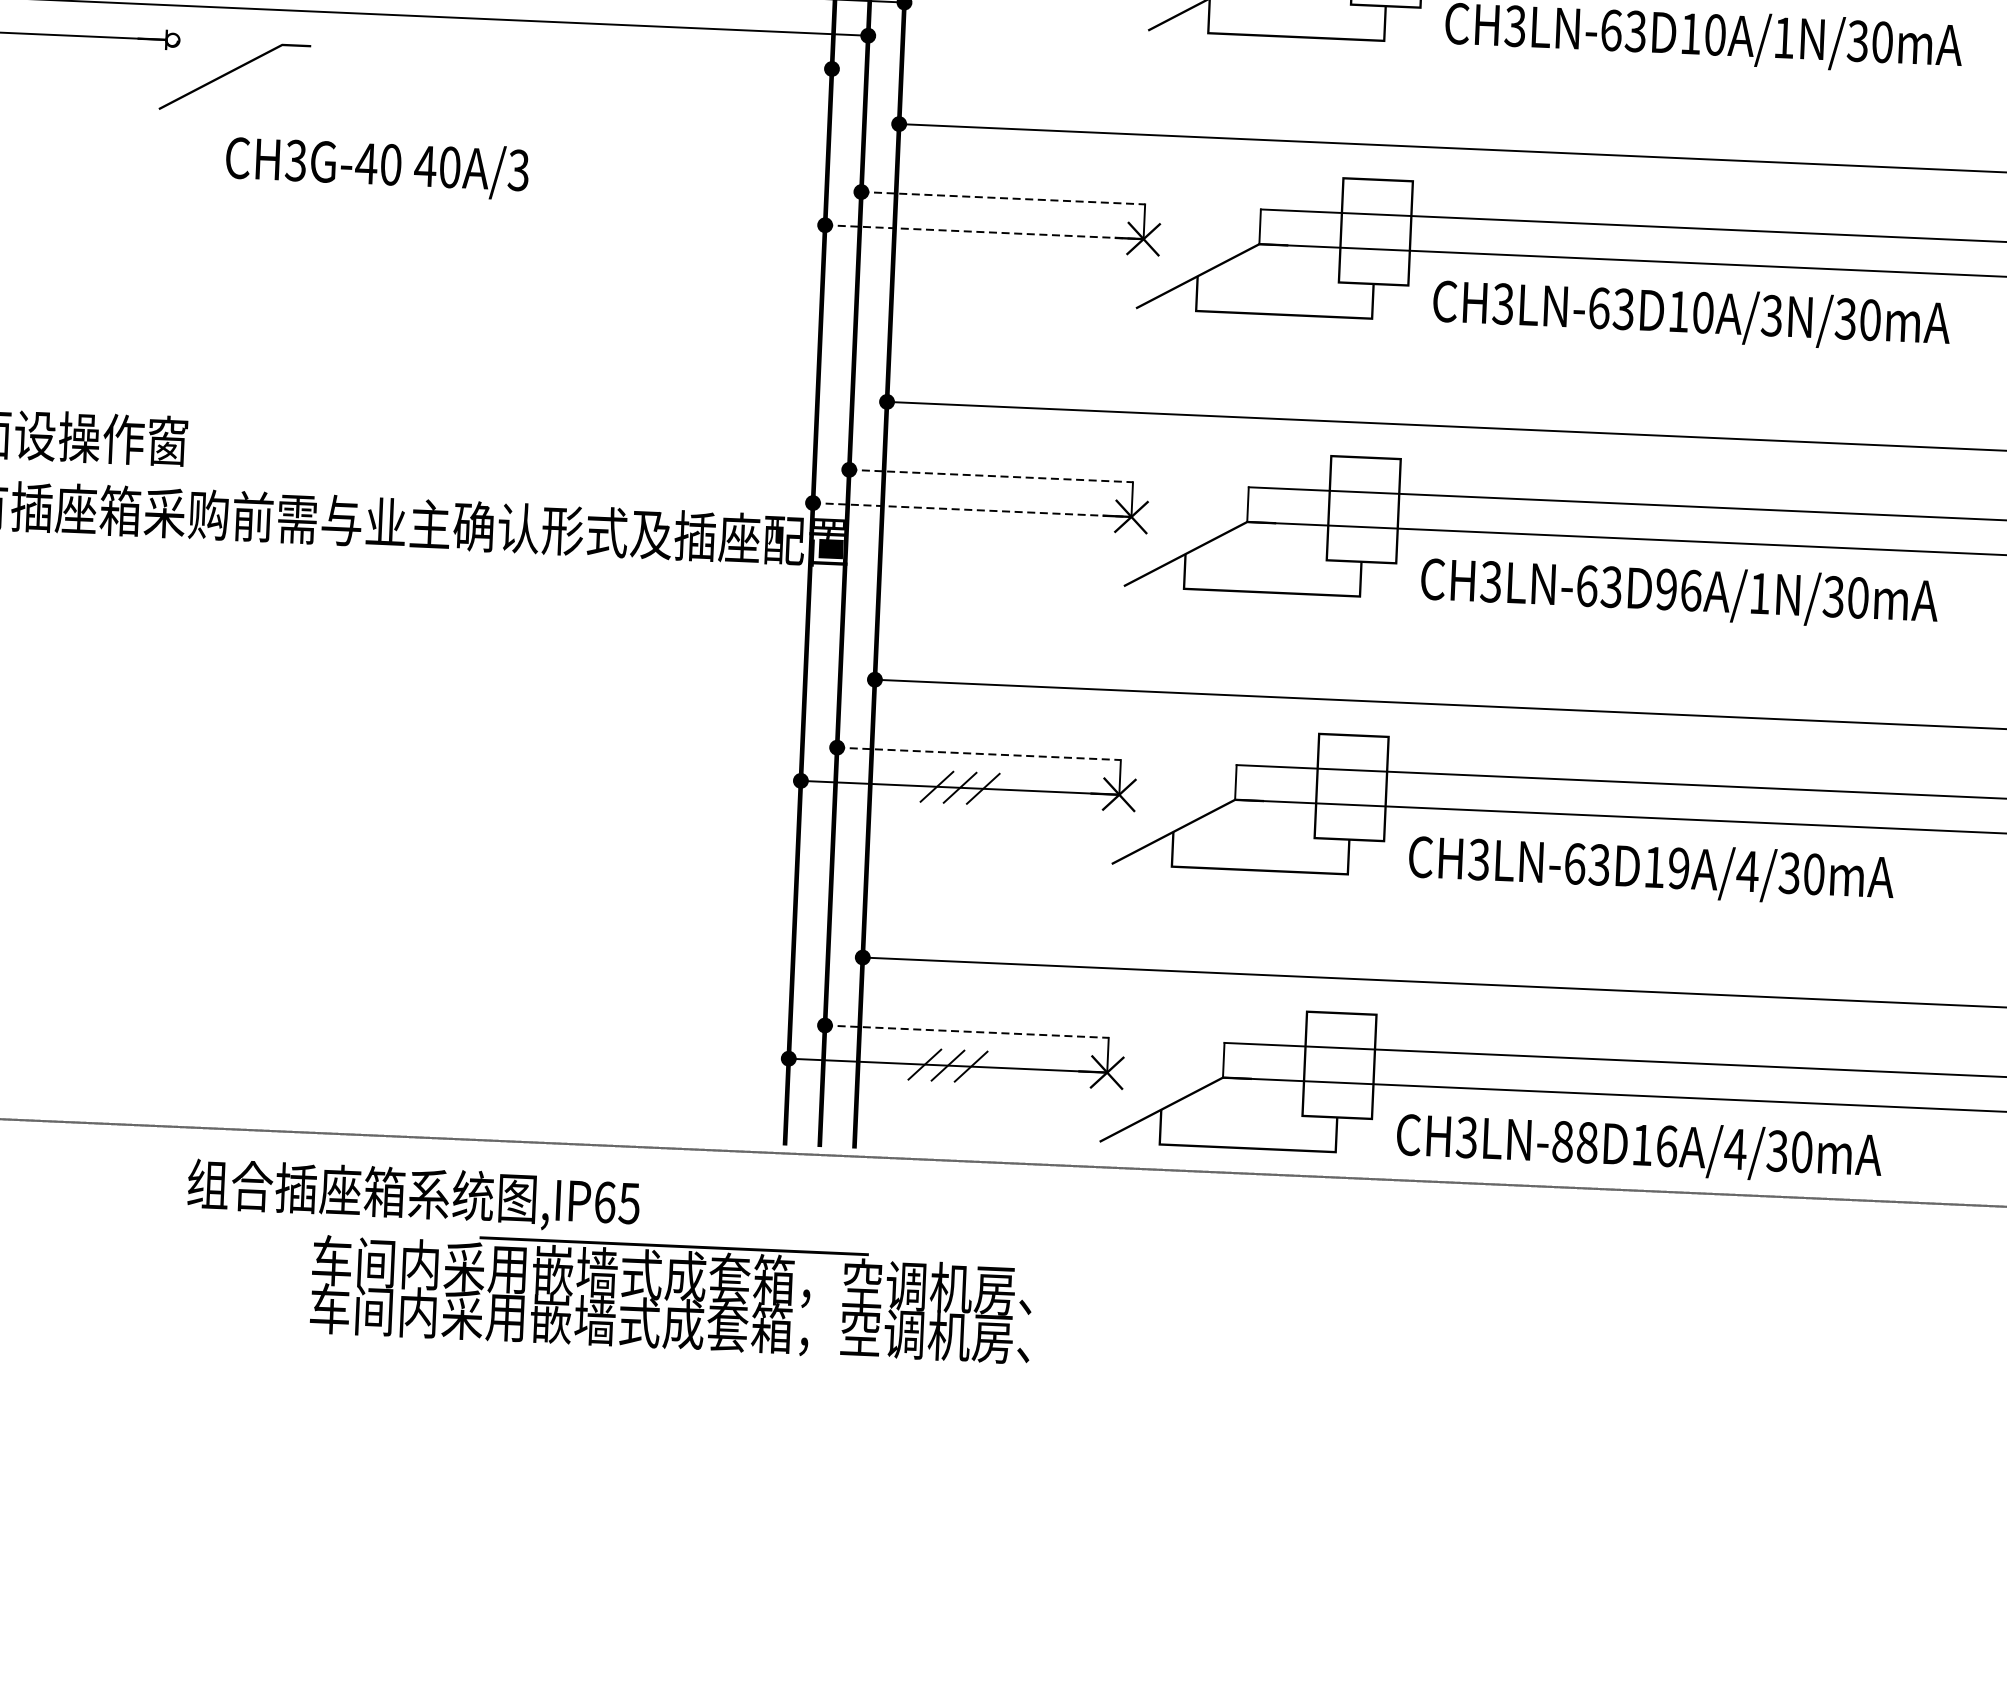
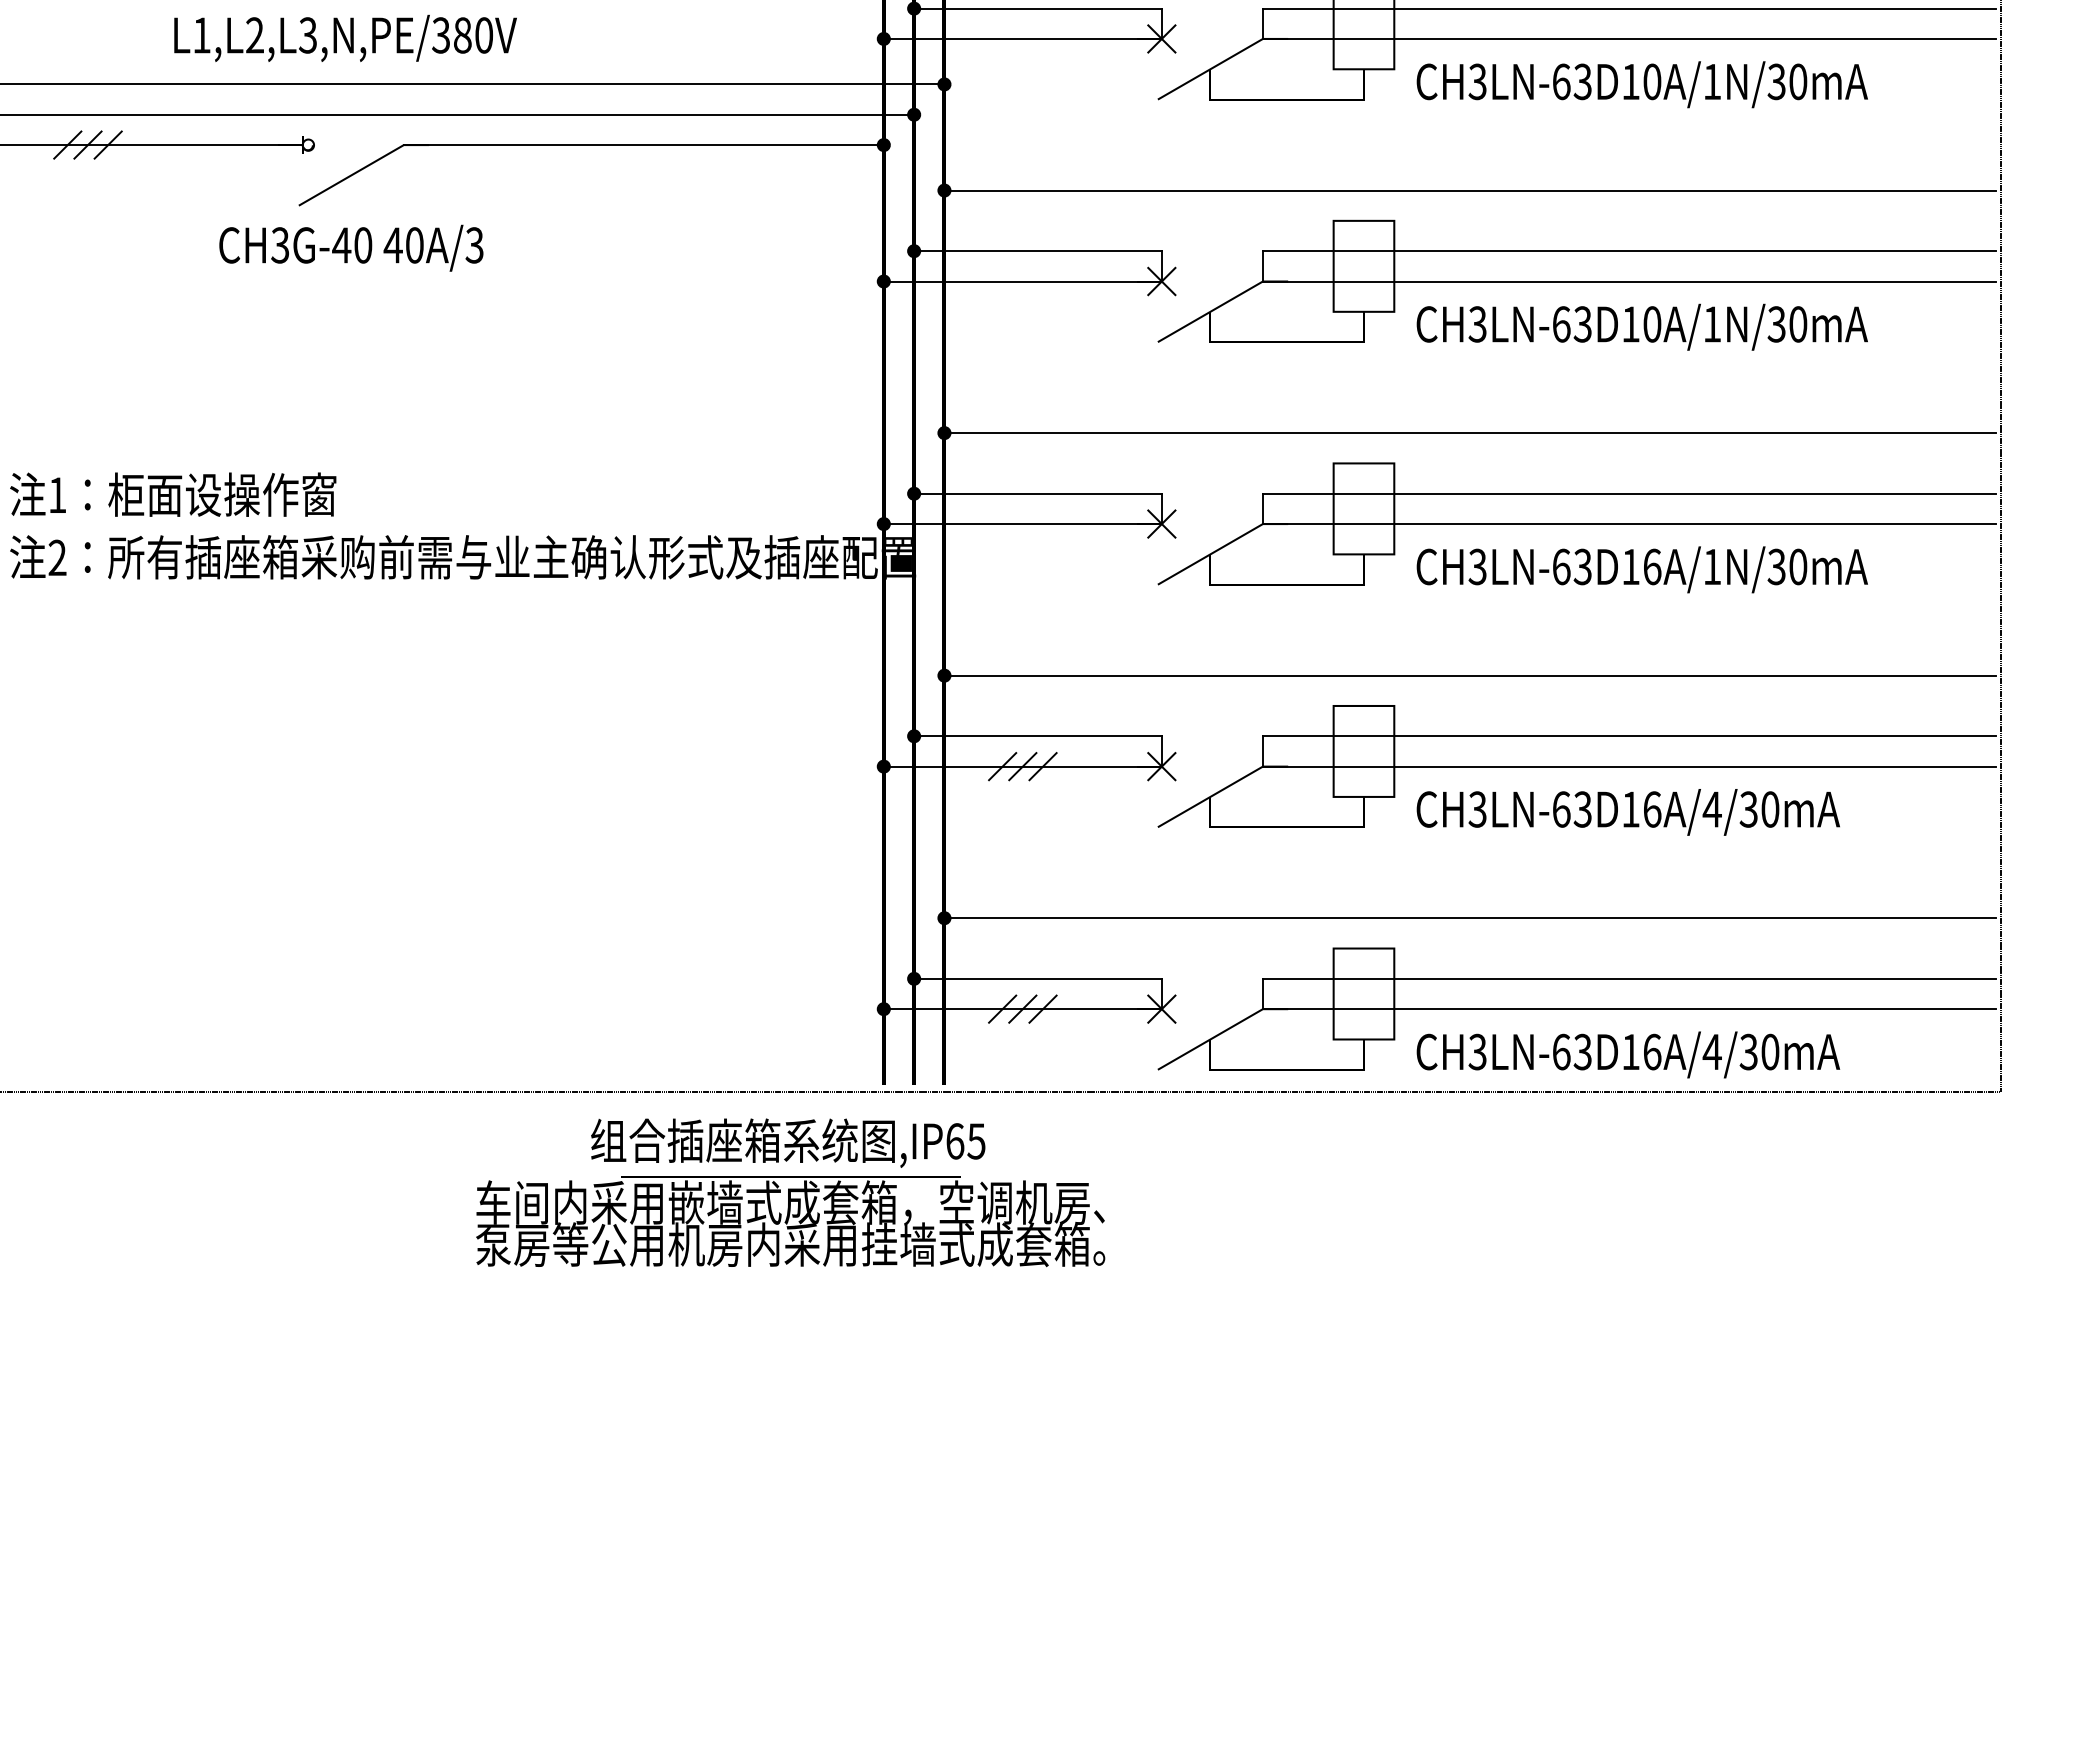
line: (556, 57) -> (643, 145), added
text: (377, 166) -> (351, 247), moved
line: (1002, 198) -> (1037, 251), dashed -> solid
line: (985, 232) -> (1023, 281), dashed -> solid
text: (1771, 315) -> (1711, 324), CH3LN-63D10A/3N/30mA -> CH3LN-63D10A/1N/30mA
line: (990, 475) -> (1037, 493), dashed -> solid
line: (973, 510) -> (1023, 524), dashed -> solid
text: (1666, 589) -> (1630, 566), CH3LN-63D96A/1N/30mA -> CH3LN-63D16A/1N/30mA
line: (978, 754) -> (1037, 736), dashed -> solid
text: (1679, 868) -> (1652, 809), CH3LN-63D19A/4/30mA -> CH3LN-63D16A/4/30mA
line: (966, 1031) -> (1037, 978), dashed -> solid
text: (1574, 1141) -> (1571, 1051), CH3LN-88D16A/4/30mA -> CH3LN-63D16A/4/30mA
text: (414, 1195) -> (788, 1142), moved
text: (670, 1323) -> (790, 1244), 车间内采用嵌墙式成套箱，空调机房、 -> 泵房等公用机房内采用挂墙式成套箱。

